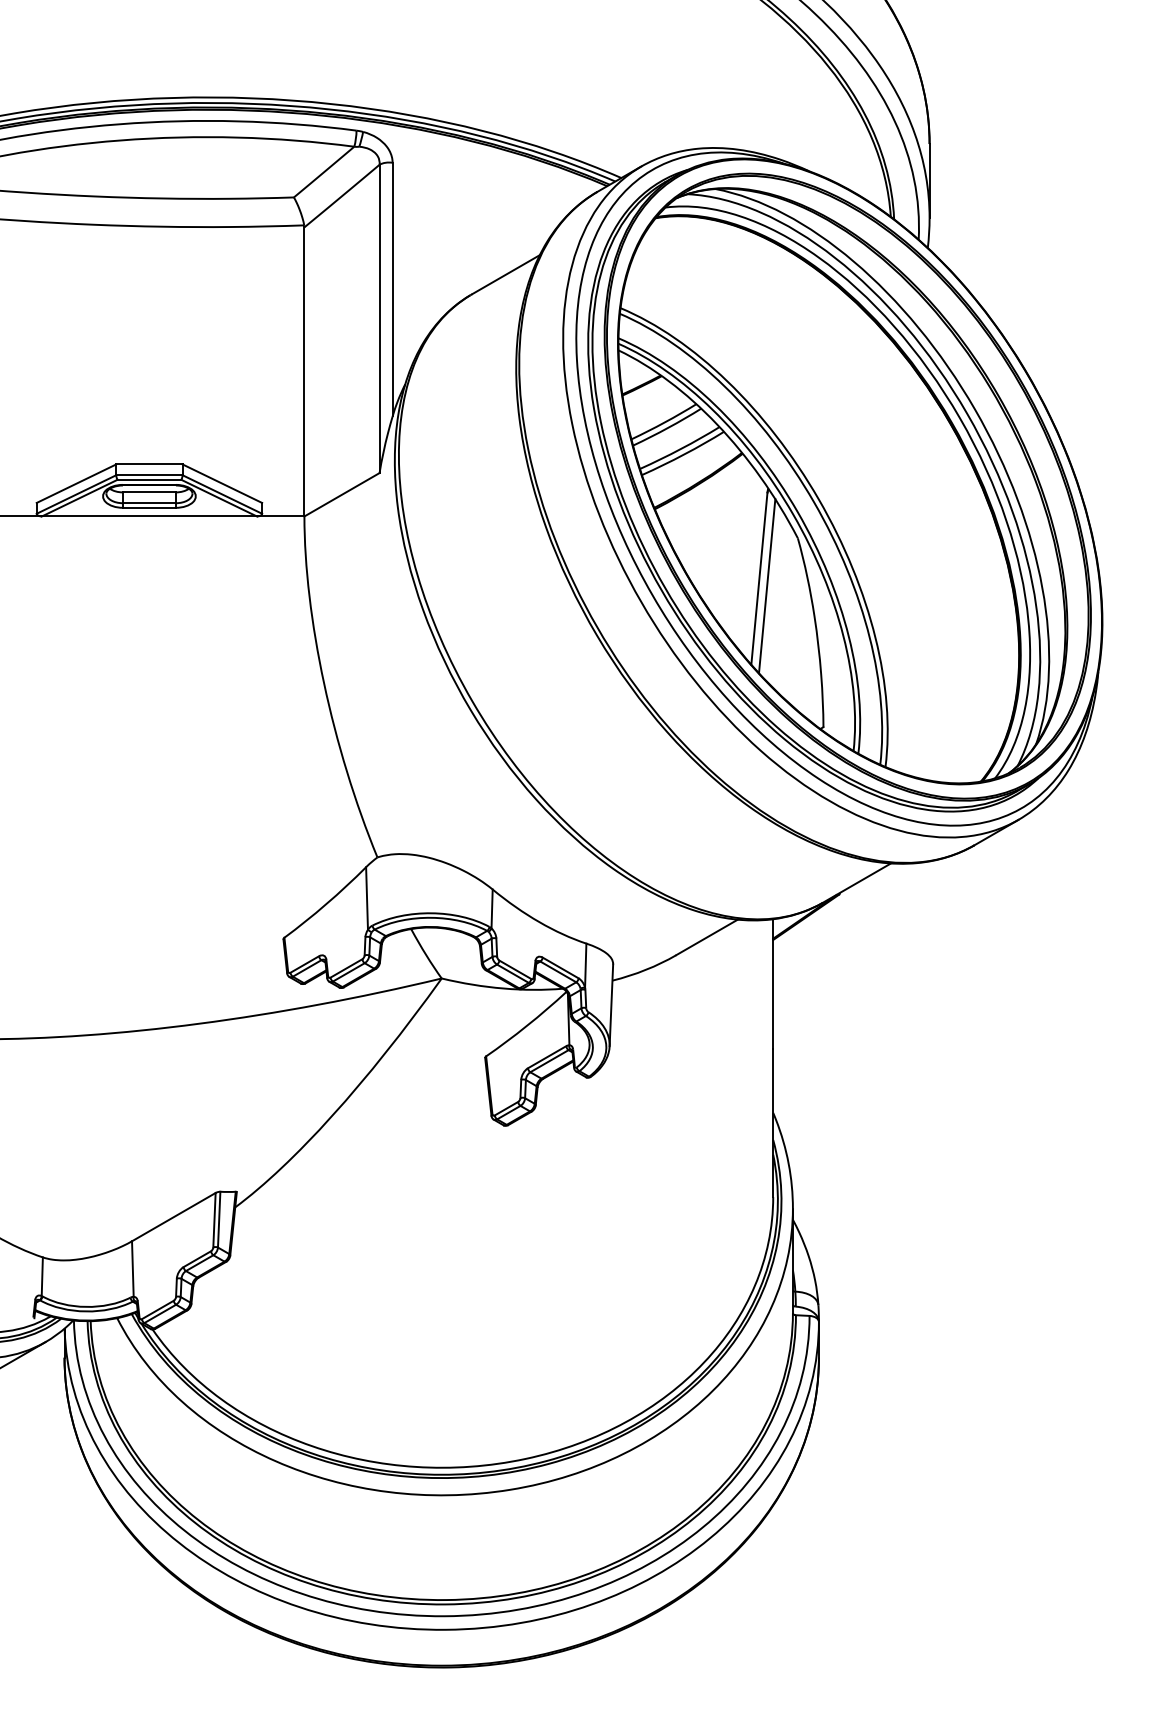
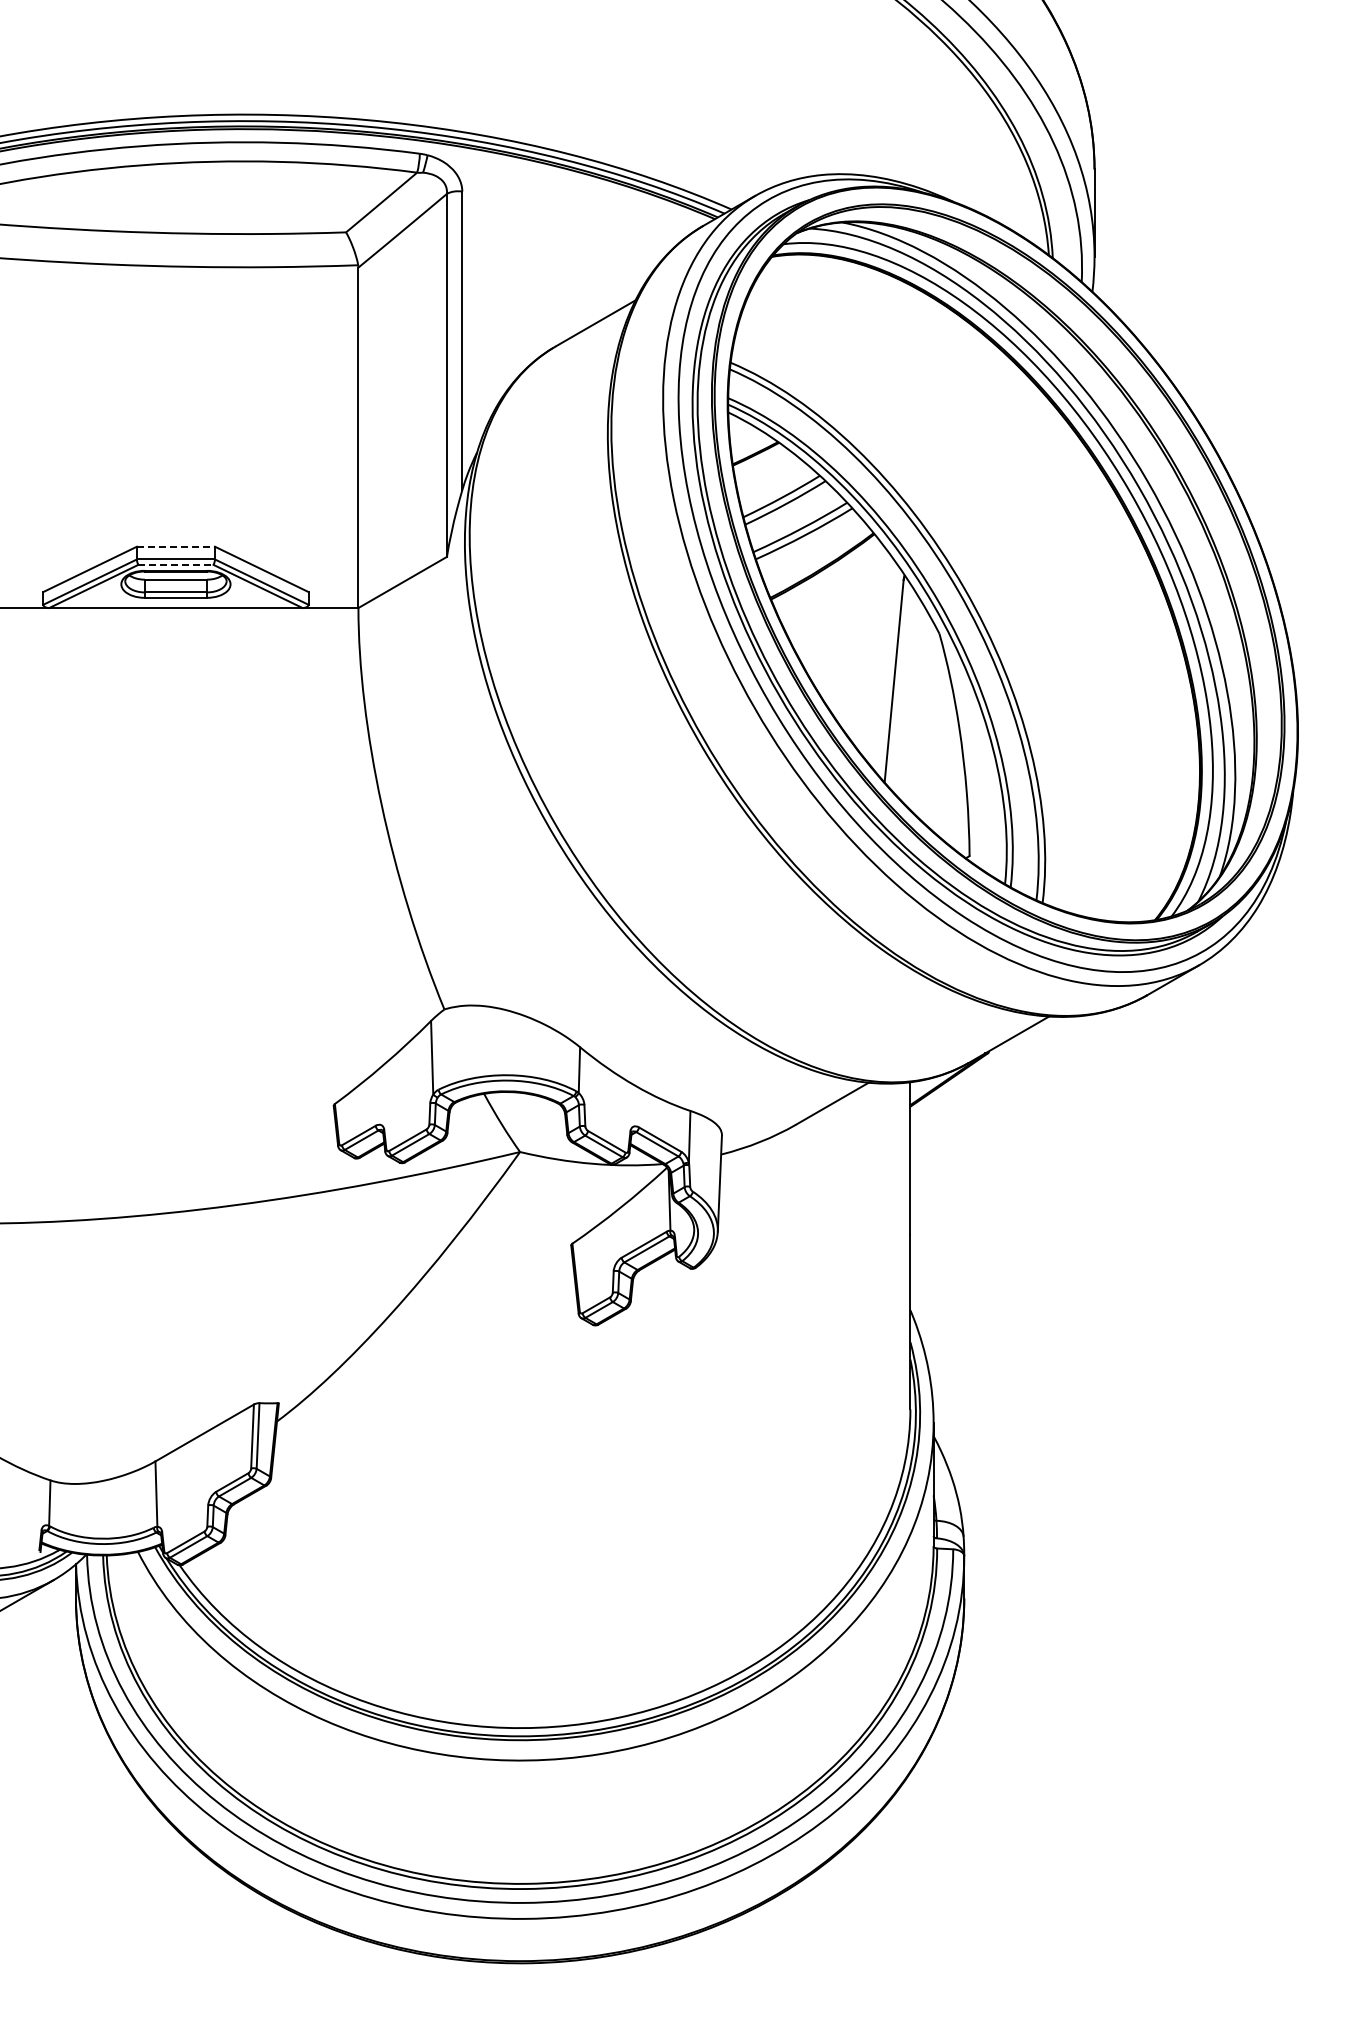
line: (149, 464) -> (176, 546), solid -> dashed
line: (149, 479) -> (175, 564), solid -> dashed
line: (766, 585) -> (902, 689), removed

